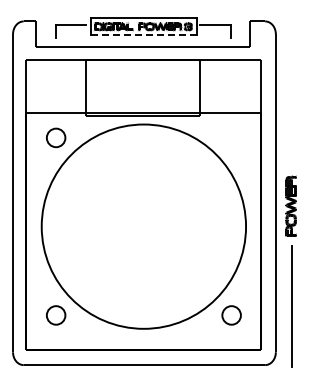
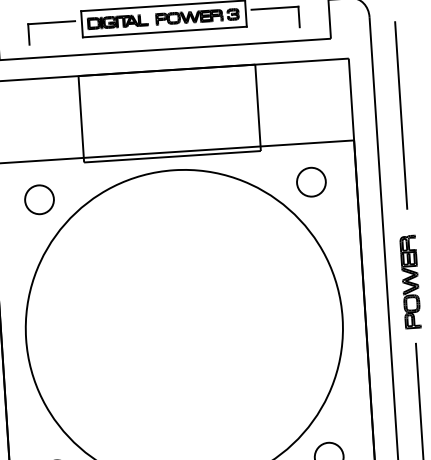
line: (143, 35) -> (164, 32), dashed -> solid
line: (292, 98) -> (401, 115), added
part: (231, 137) -> (311, 181), added

